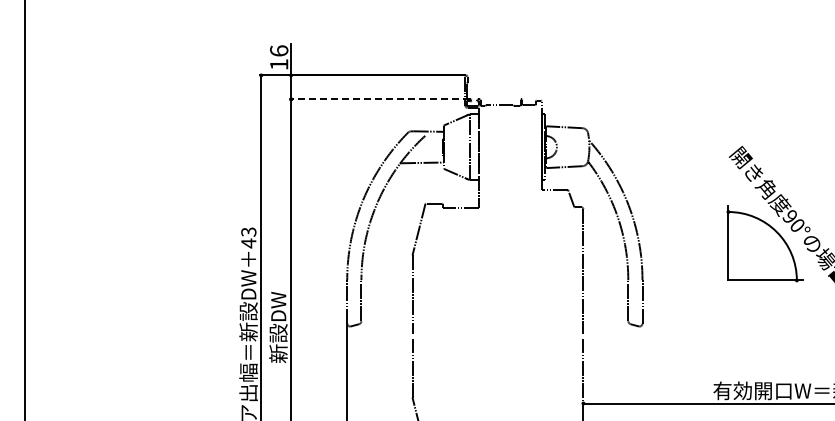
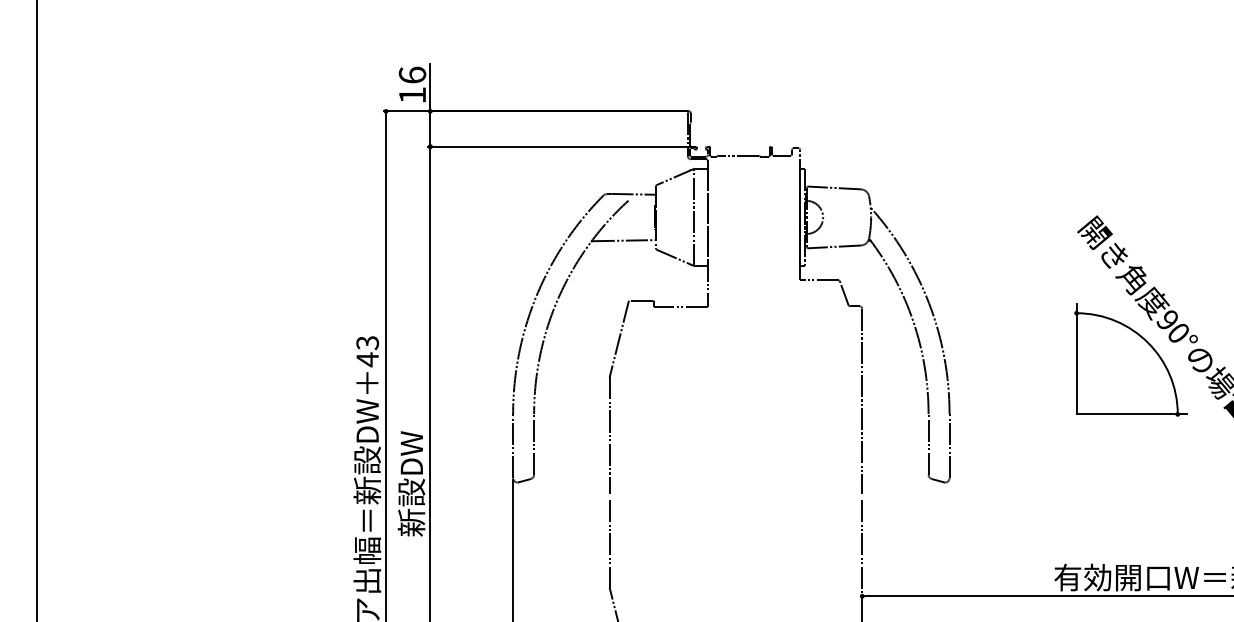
line: (379, 99) -> (560, 146), dashed -> solid

